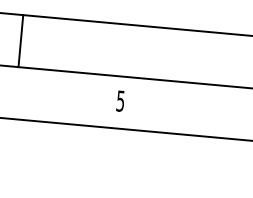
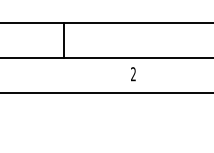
text: (120, 101) -> (133, 74), 5 -> 2

